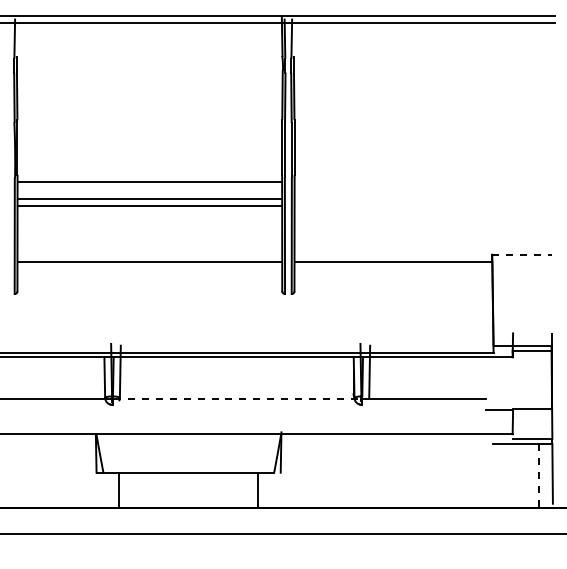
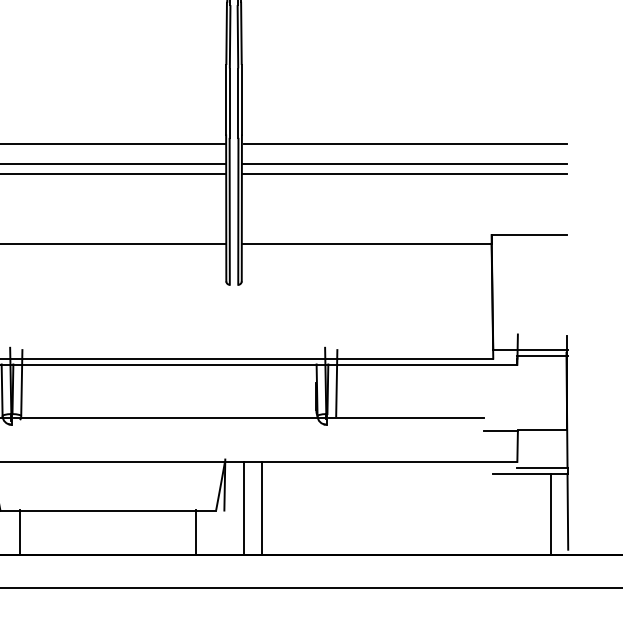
line: (423, 182) -> (404, 143), added
line: (423, 198) -> (404, 164), added
line: (423, 206) -> (404, 174), added
line: (521, 254) -> (528, 234), dashed -> solid
line: (237, 399) -> (169, 418), dashed -> solid
line: (296, 471) -> (244, 508), added
line: (310, 471) -> (261, 508), added
line: (539, 476) -> (551, 515), dashed -> solid

